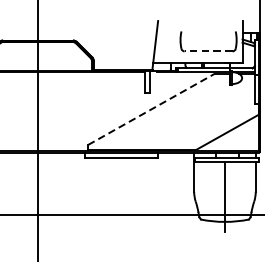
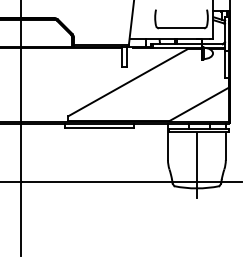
line: (208, 51) -> (181, 28), dashed -> solid
line: (152, 109) -> (128, 82), dashed -> solid

